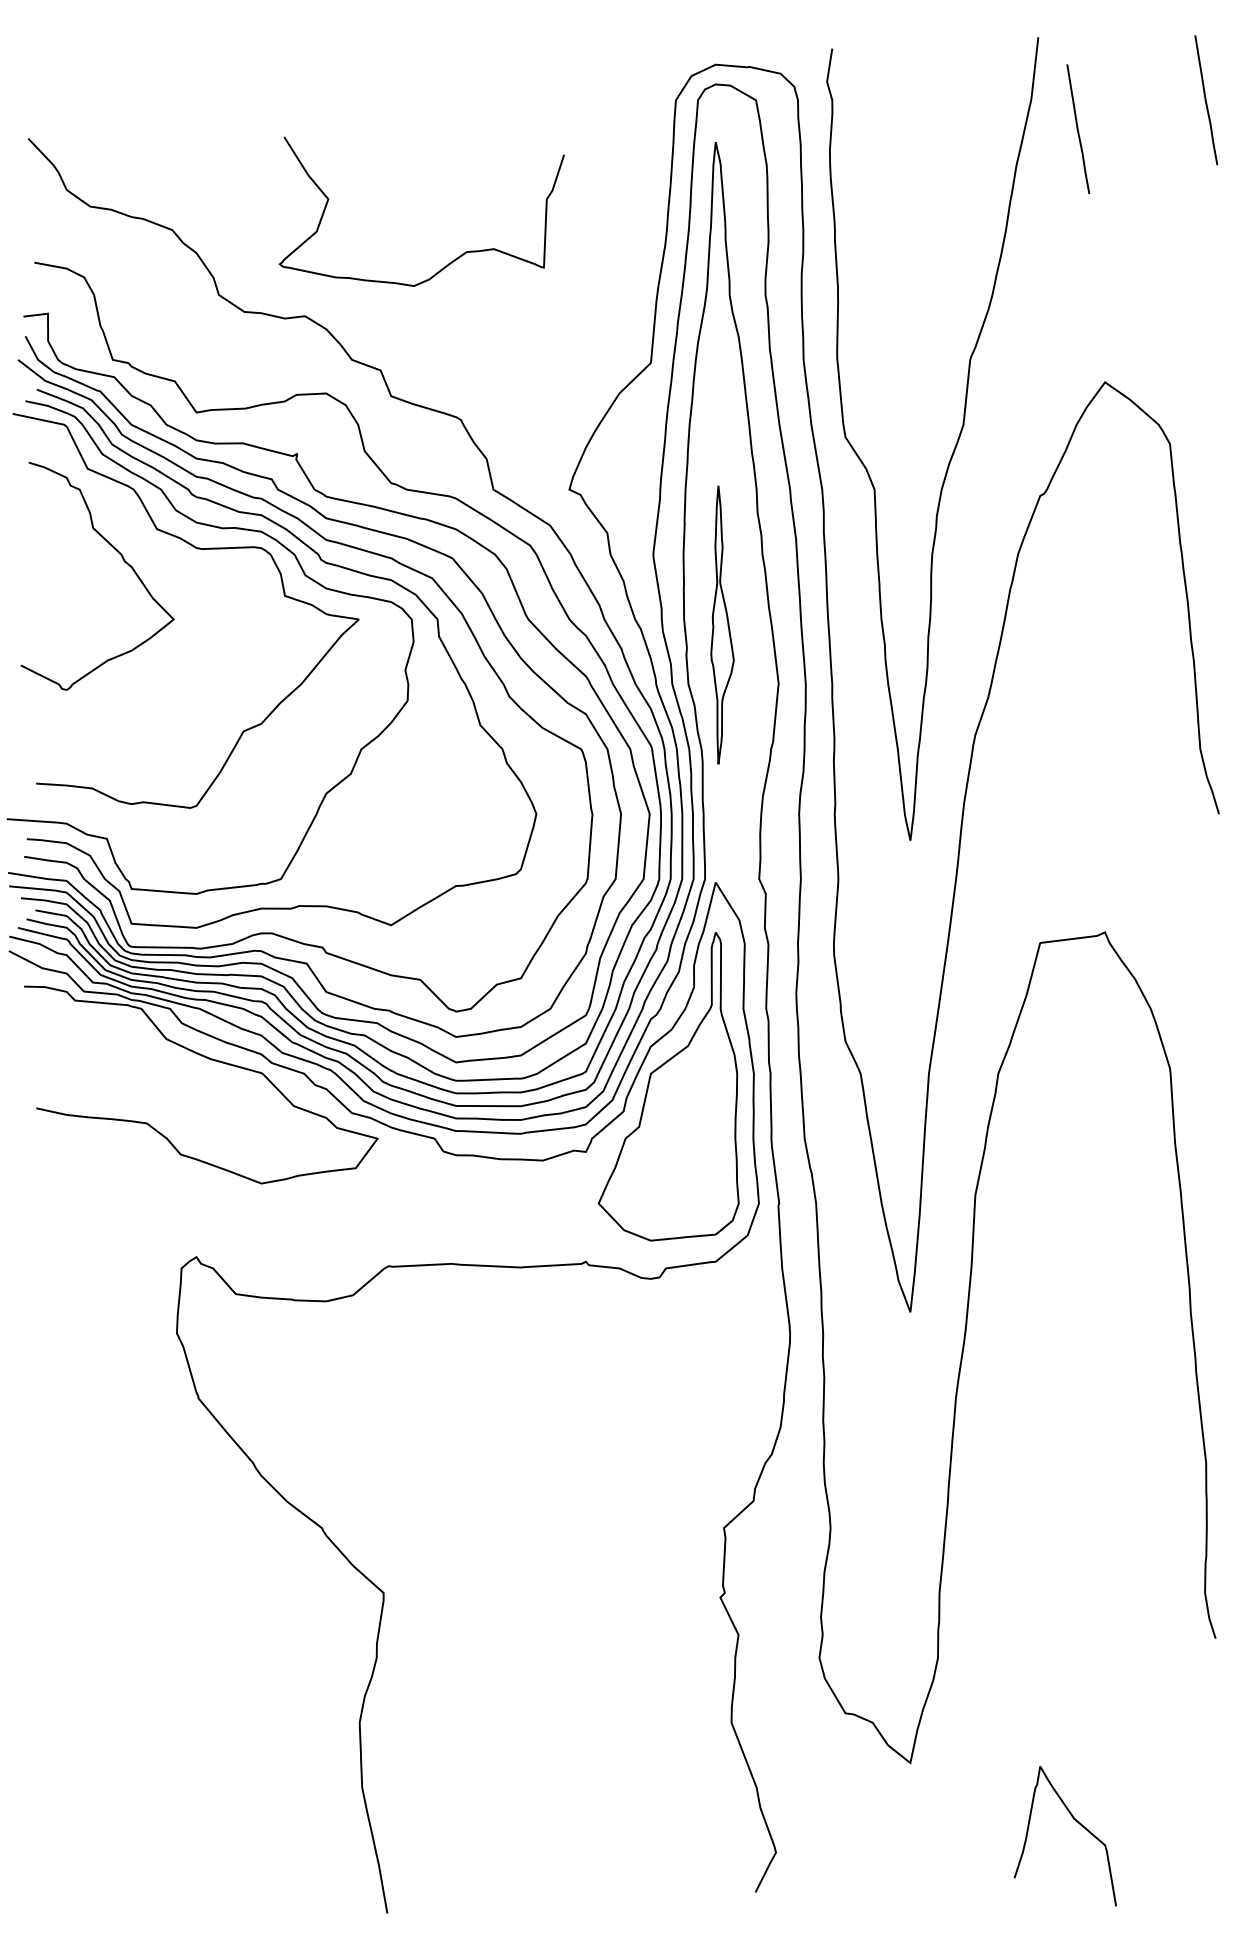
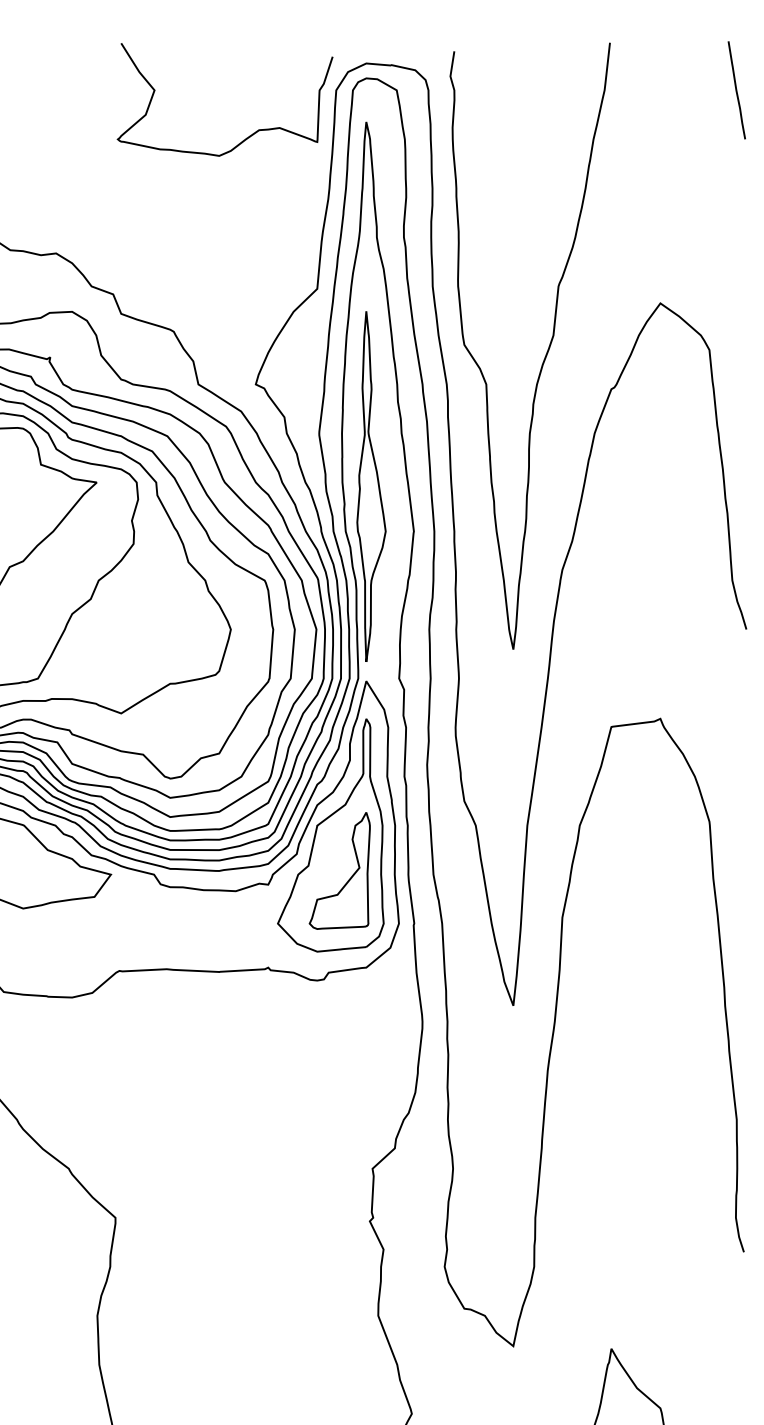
line: (1078, 129) -> (640, 112), removed
curve: (452, 260) -> (248, 136), moved
part: (722, 624) -> (371, 486), size x1.67
part: (694, 1142) -> (350, 877), added

